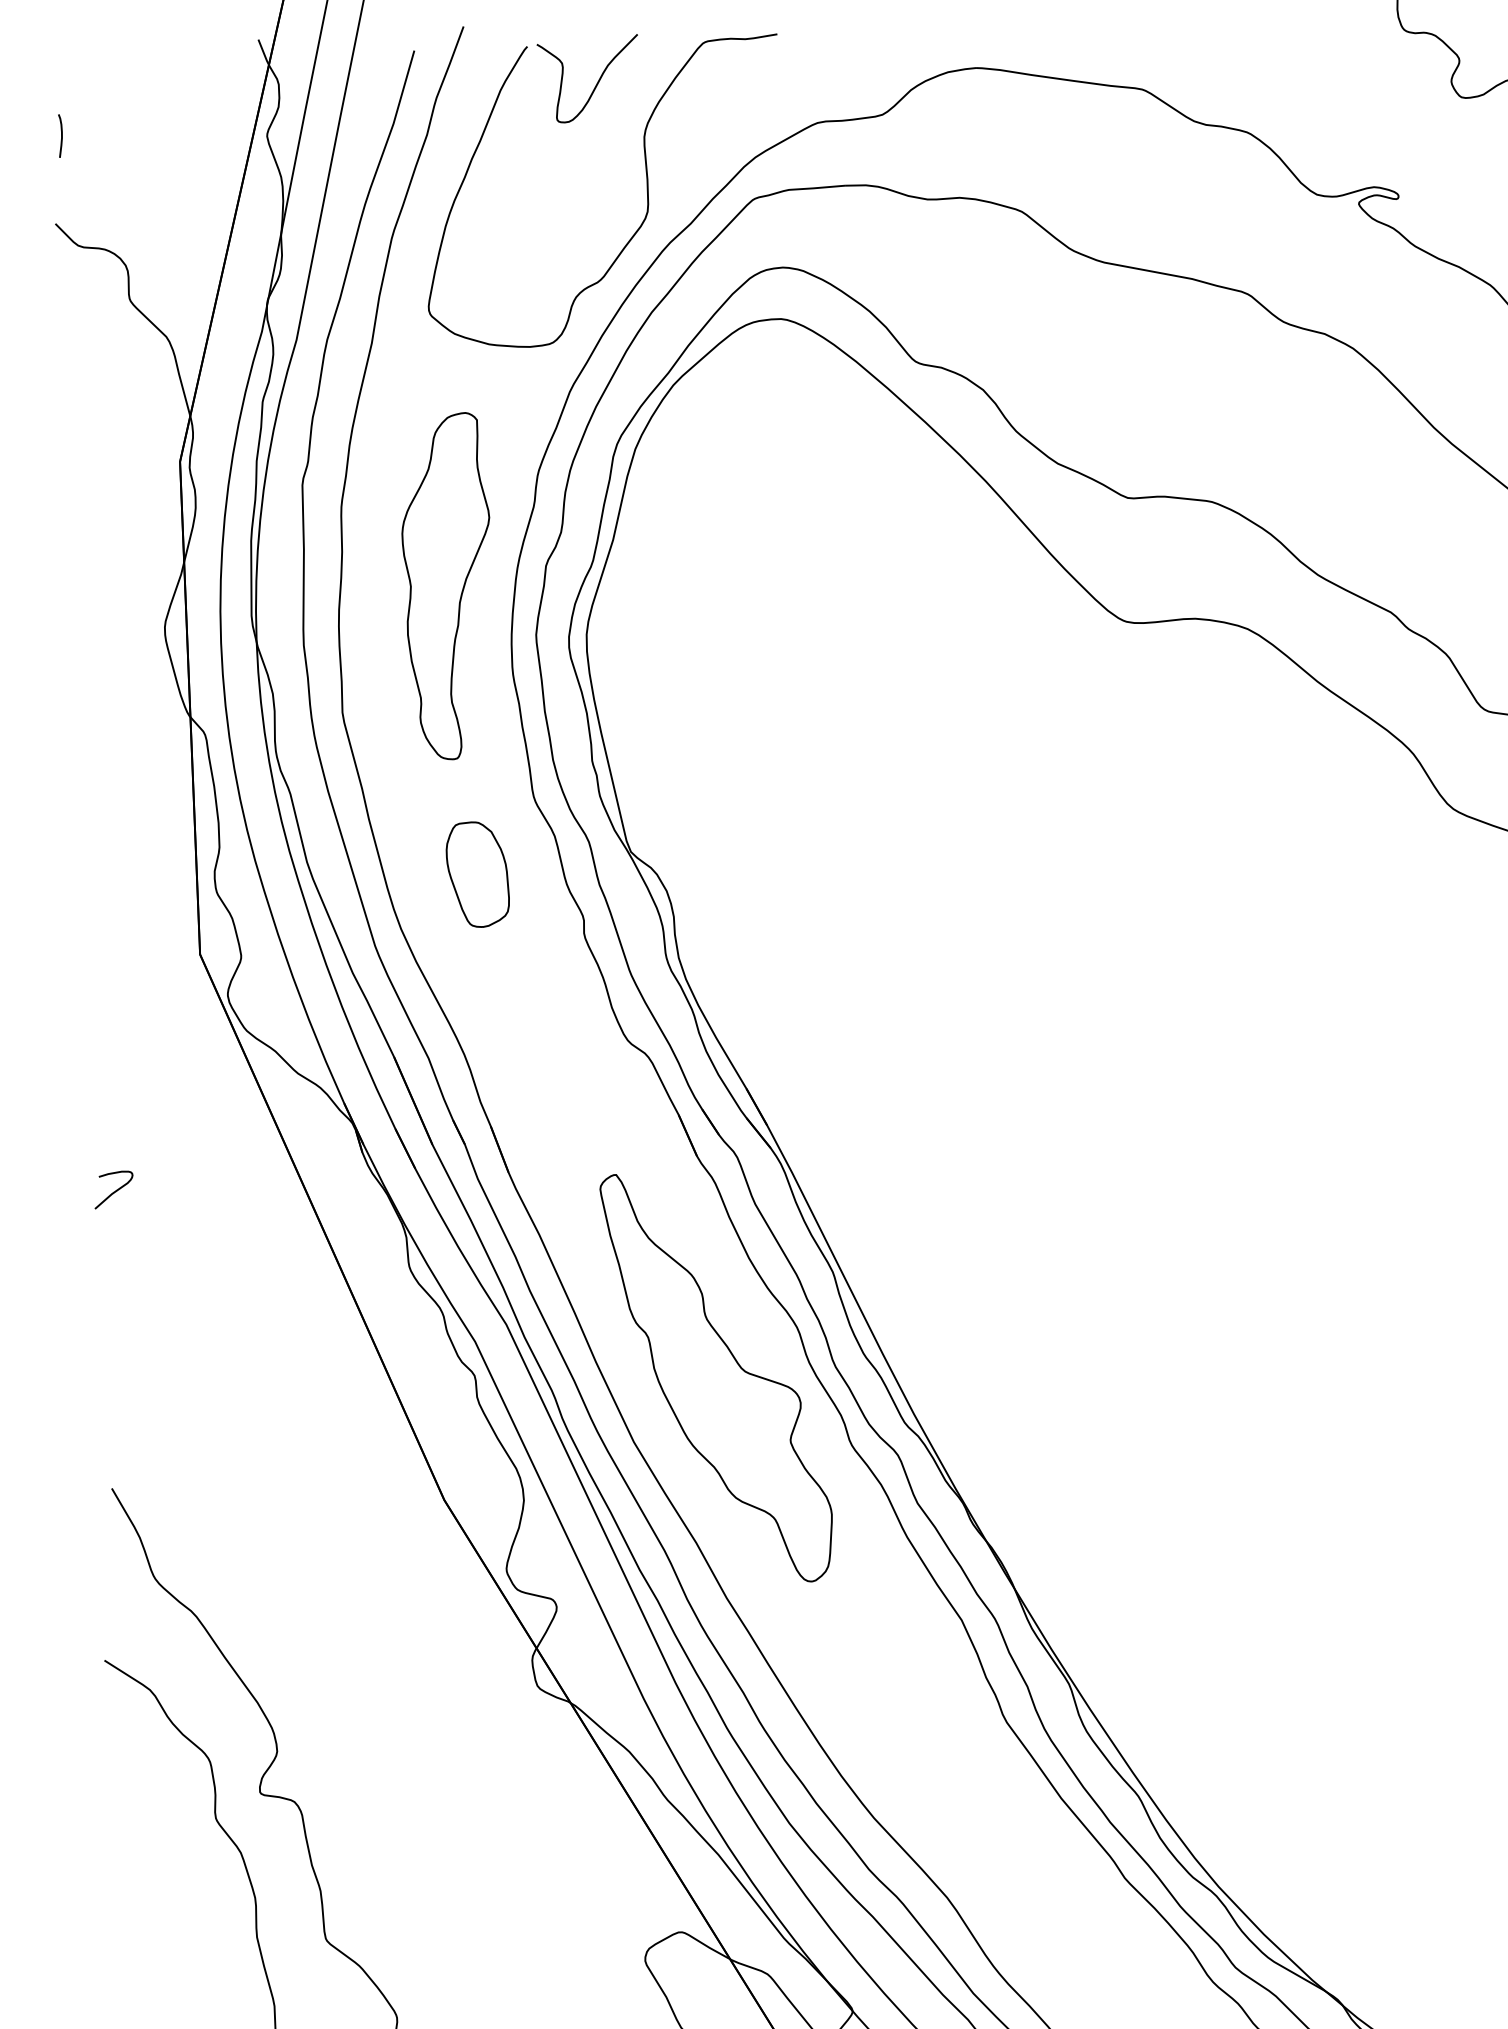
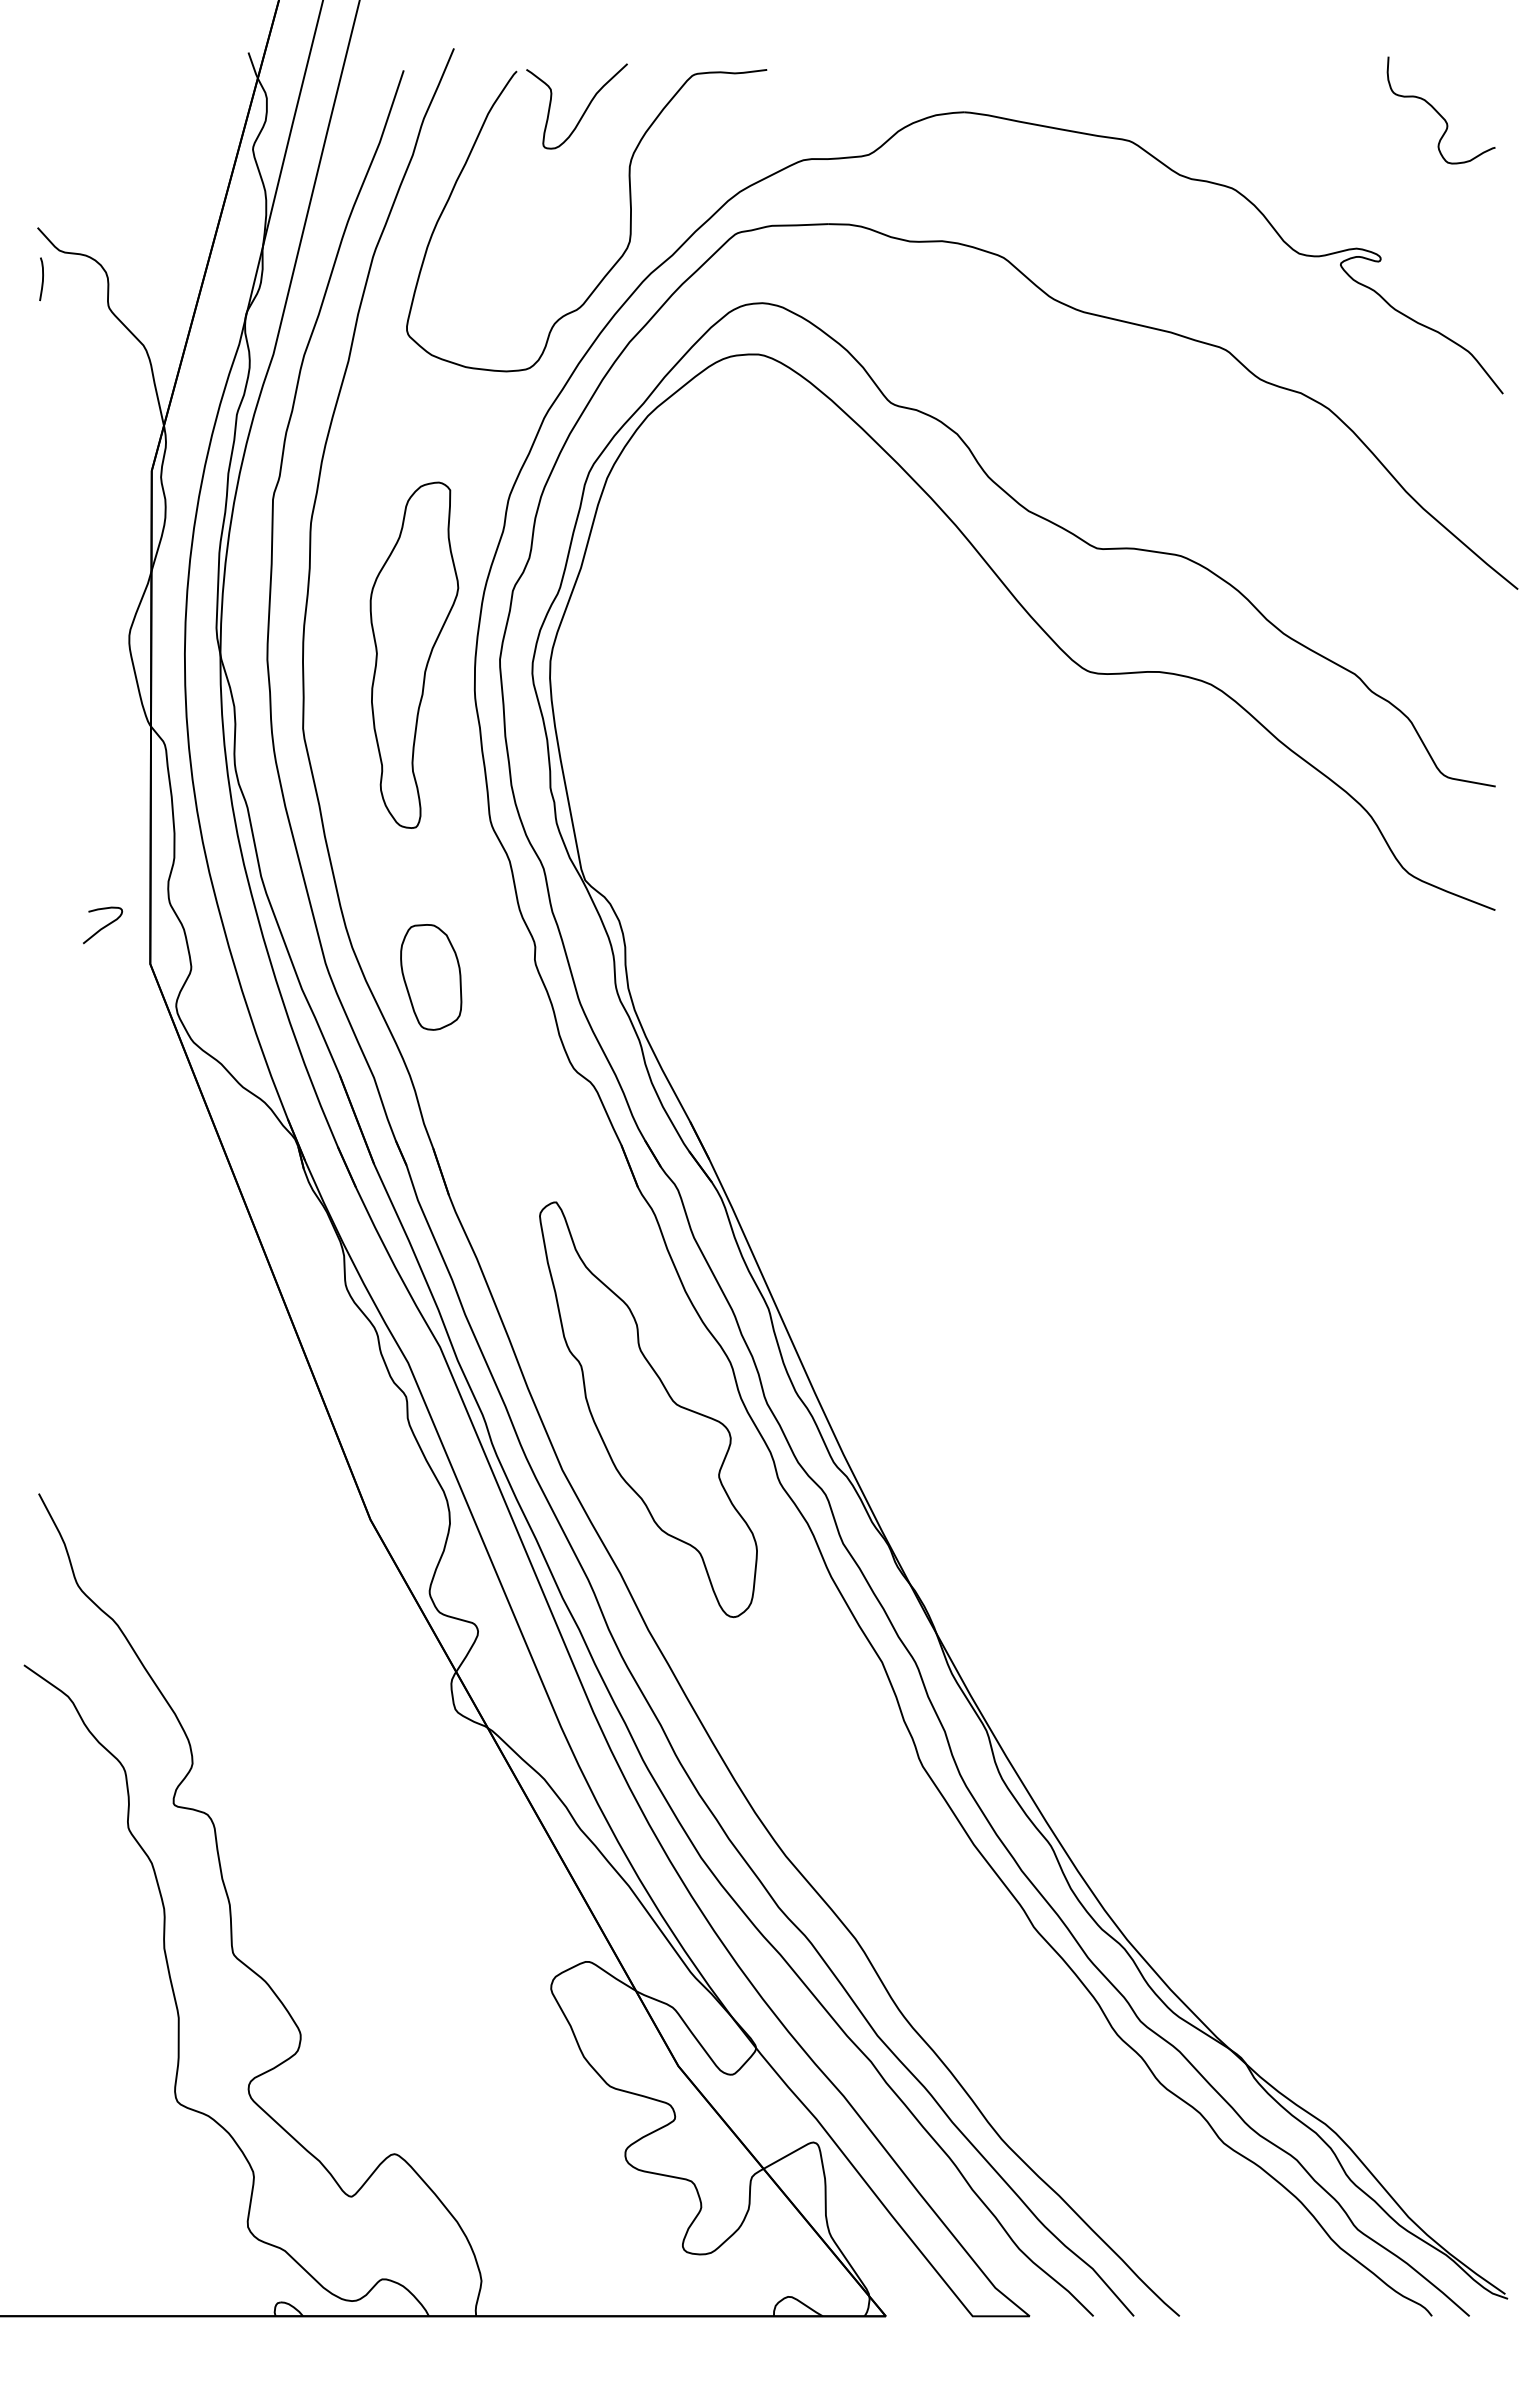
curve: (61, 136) -> (42, 279), moved
part: (448, 585) -> (414, 654), moved
part: (478, 874) -> (431, 977), moved
curve: (114, 1190) -> (103, 926), moved

